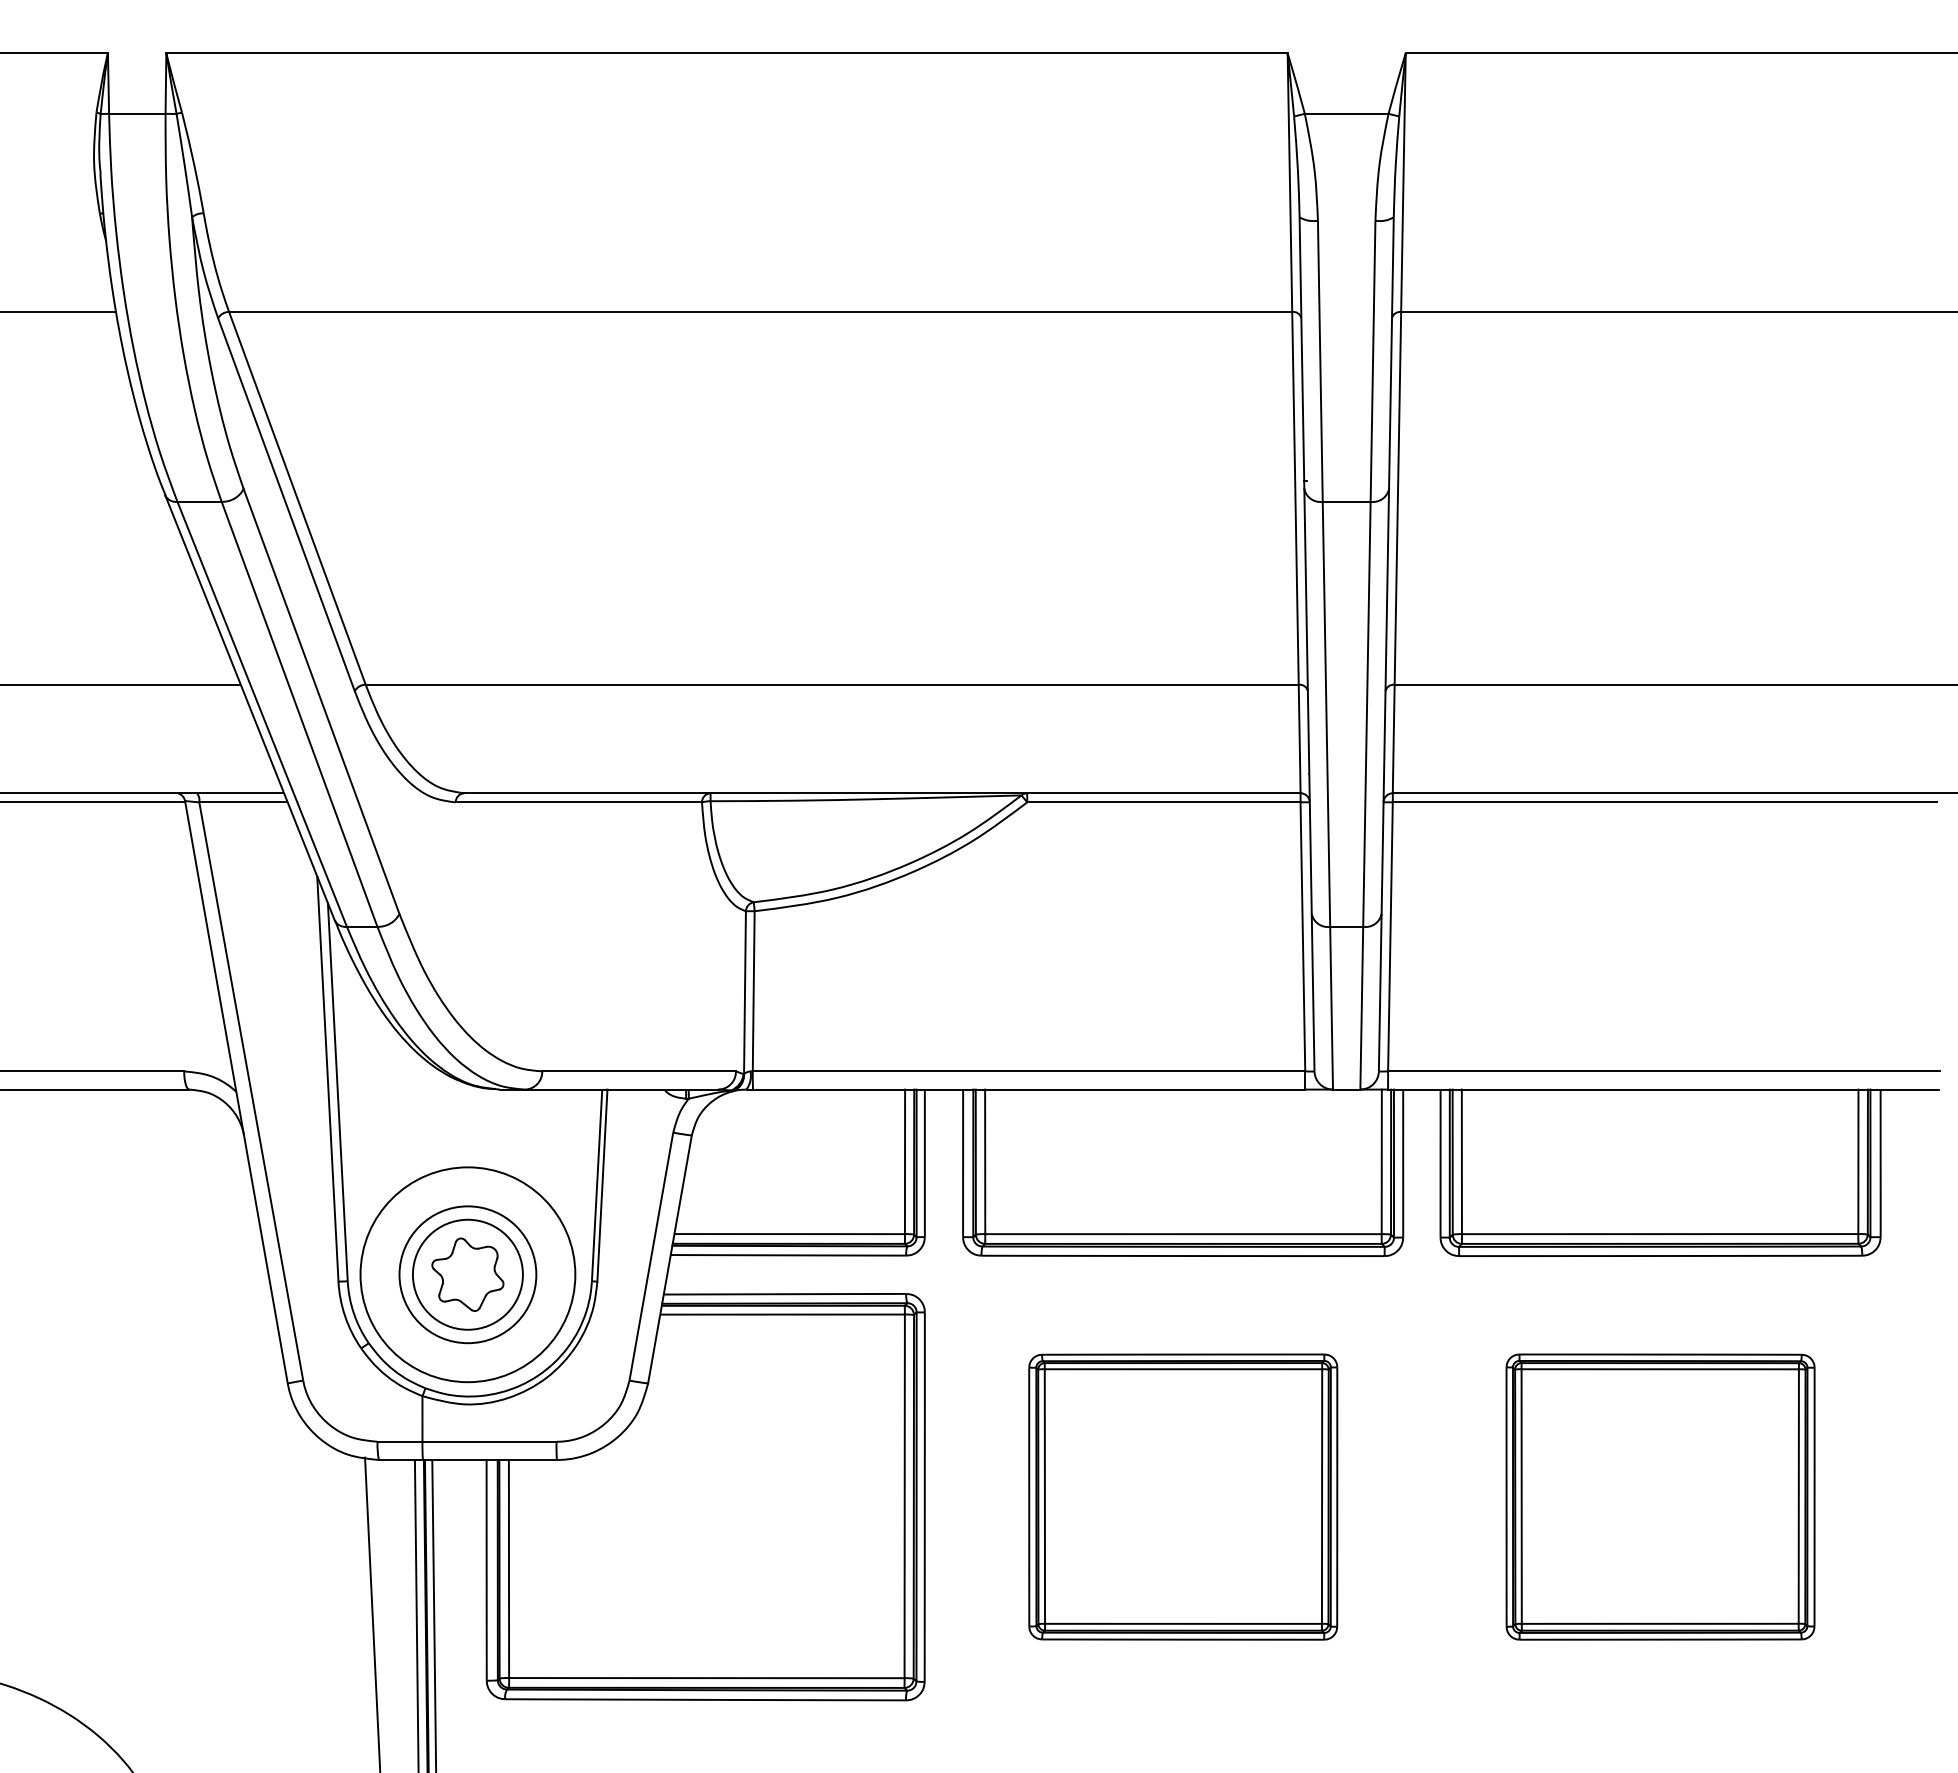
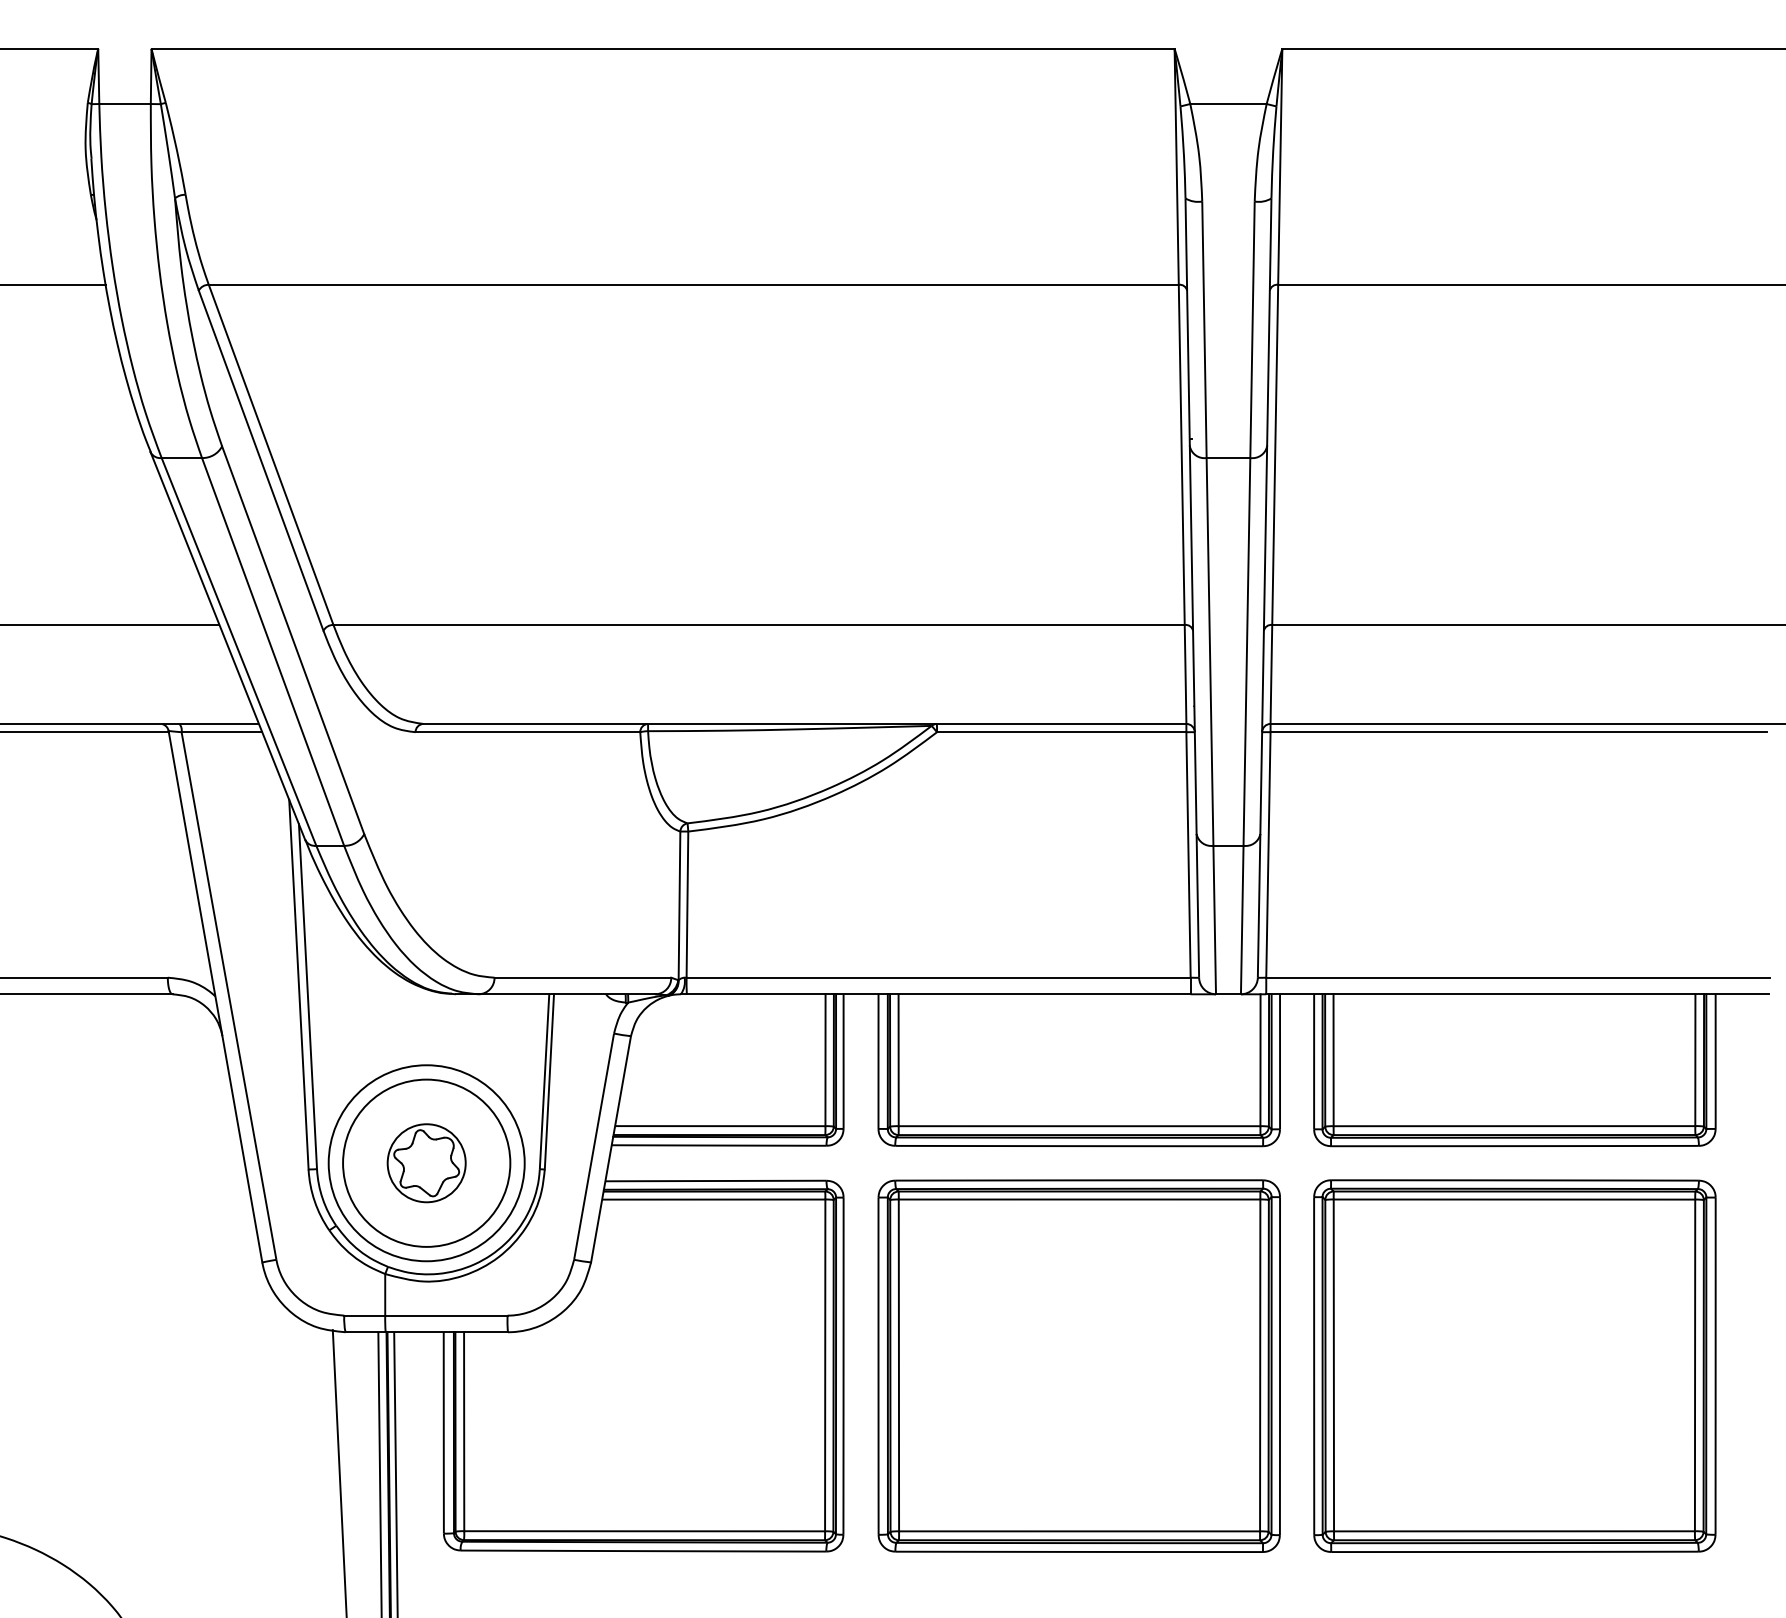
circle: (467, 1274) -> (426, 1163), size x0.62
circle: (467, 1274) -> (426, 1163), size x1.67
part: (1183, 1496) -> (1079, 1365), size x1.43
part: (1660, 1496) -> (1514, 1365), size x1.43

